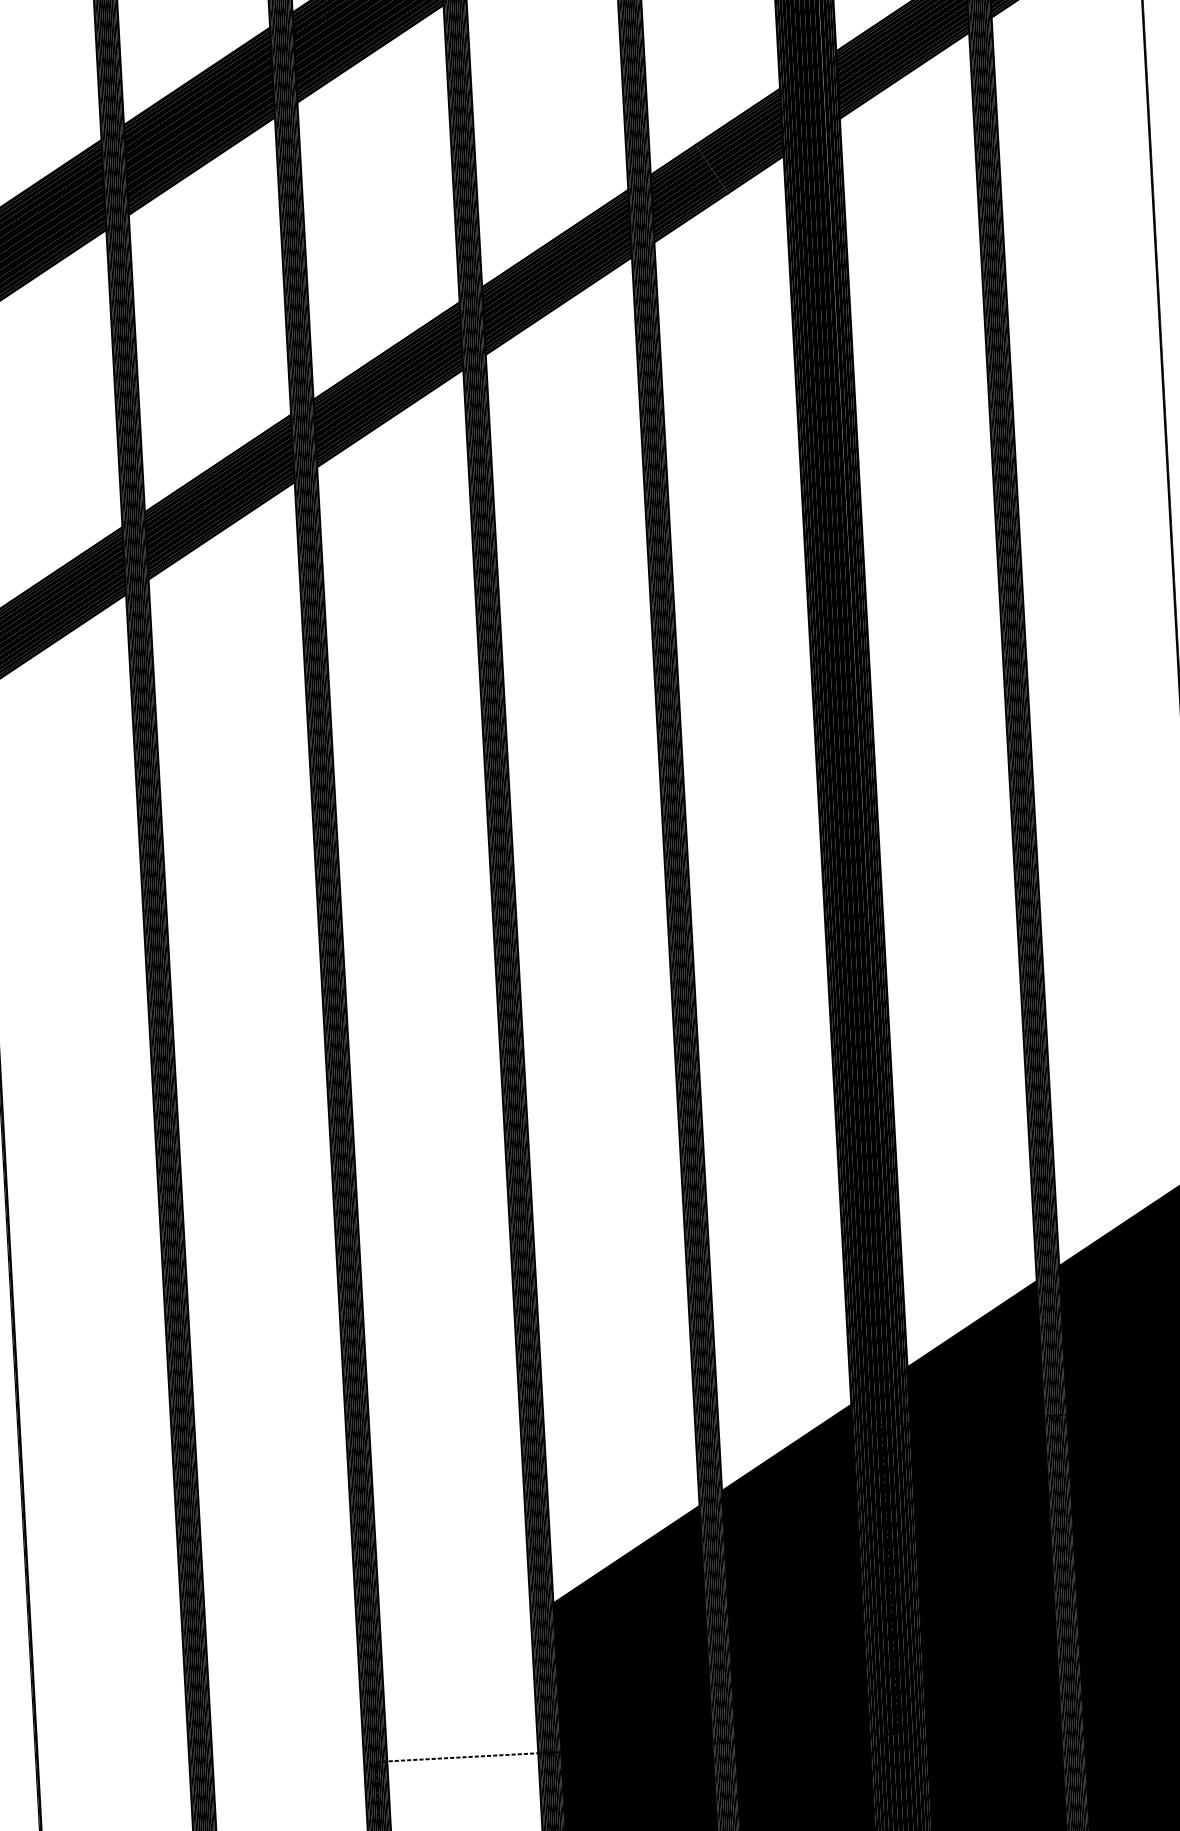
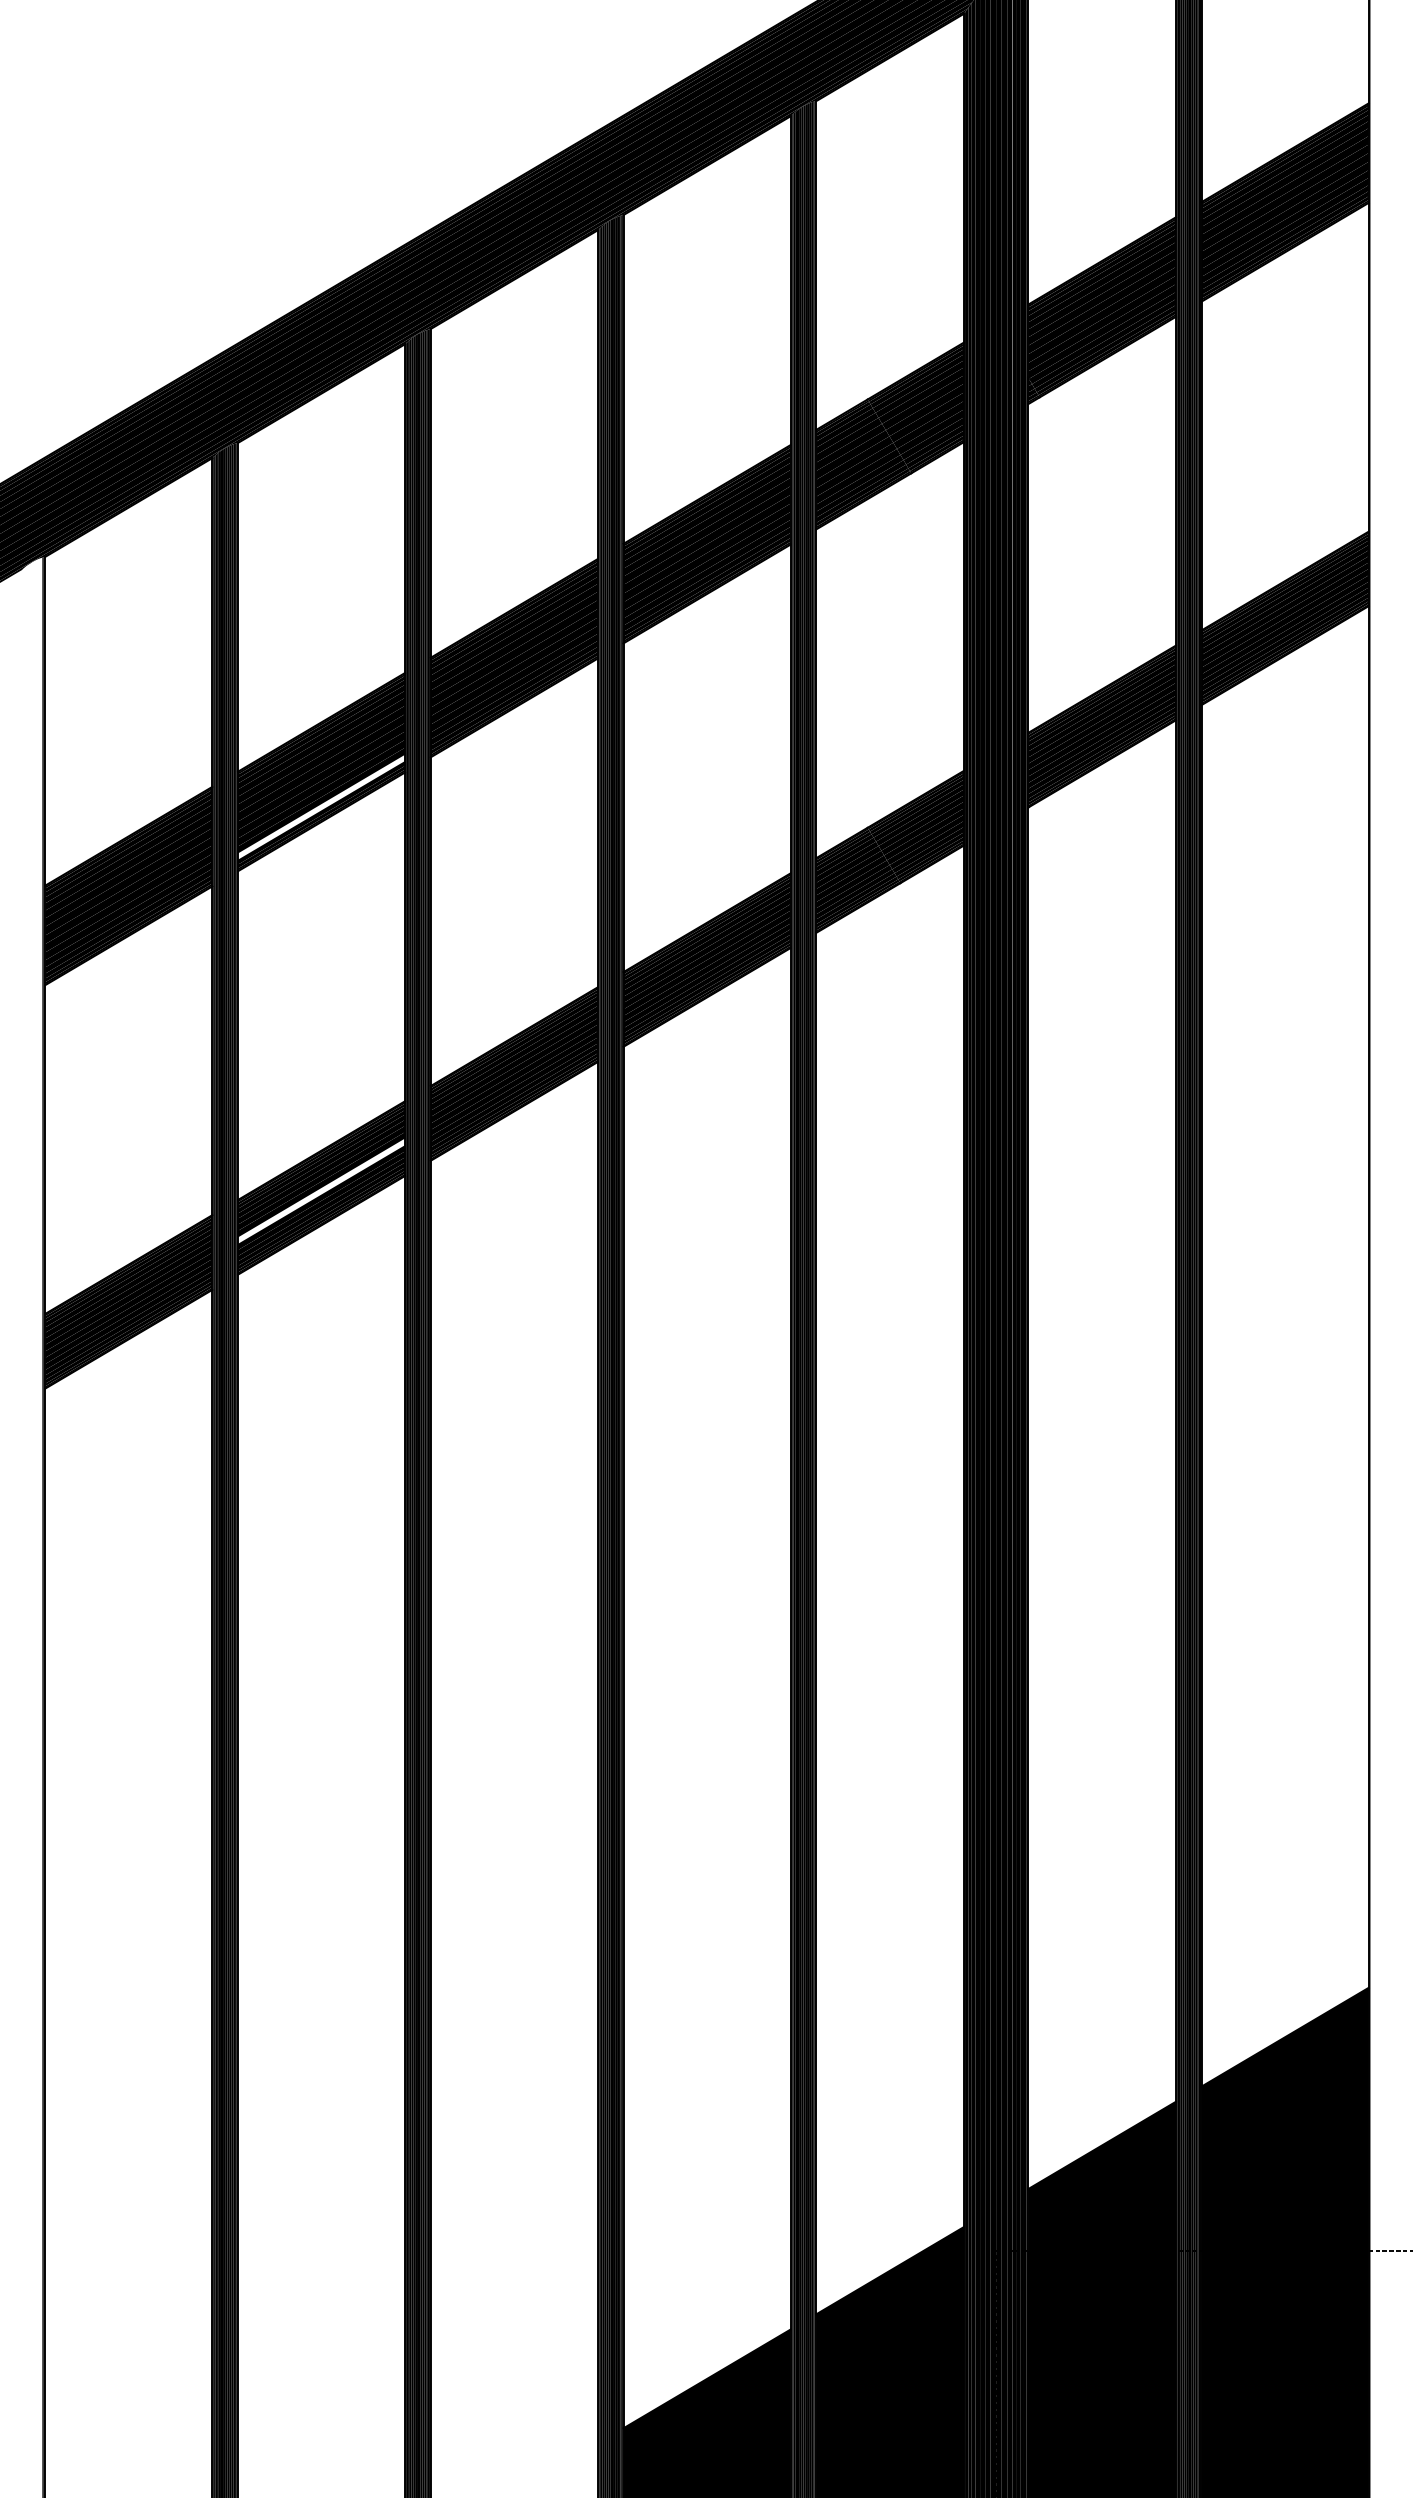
fill: (201, 152) -> (321, 806), removed
fill: (219, 499) -> (321, 1190), removed

